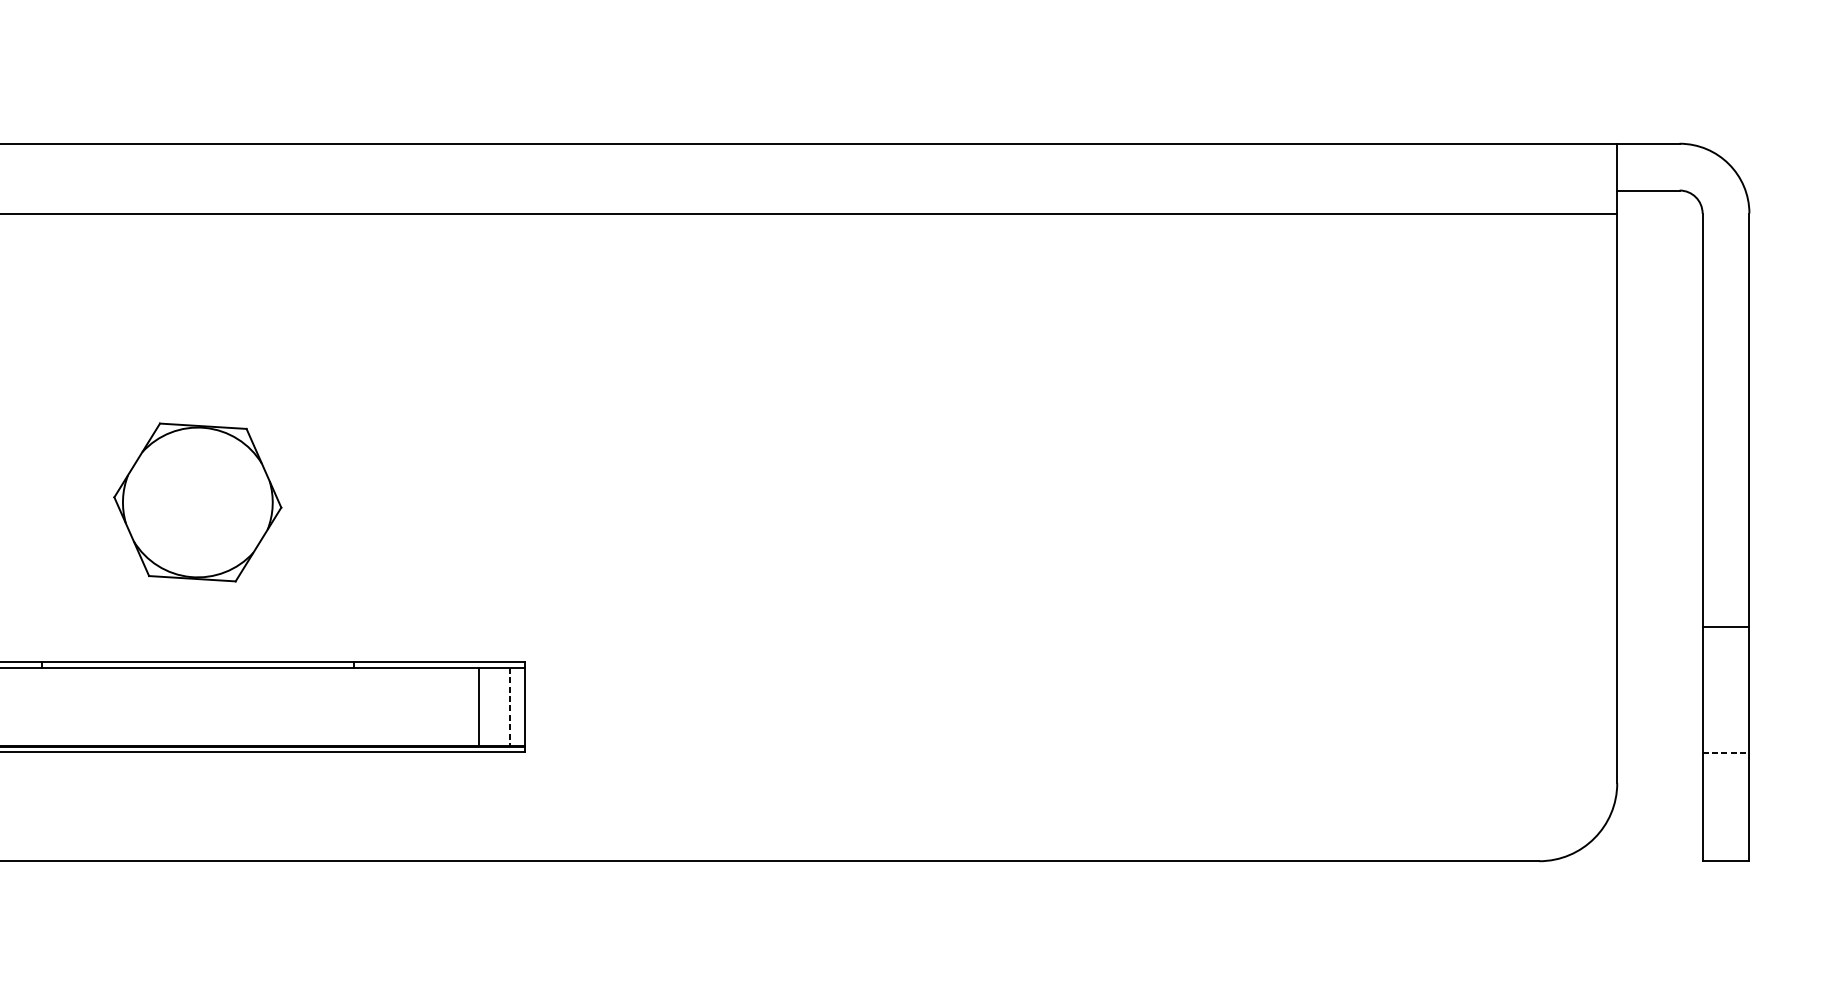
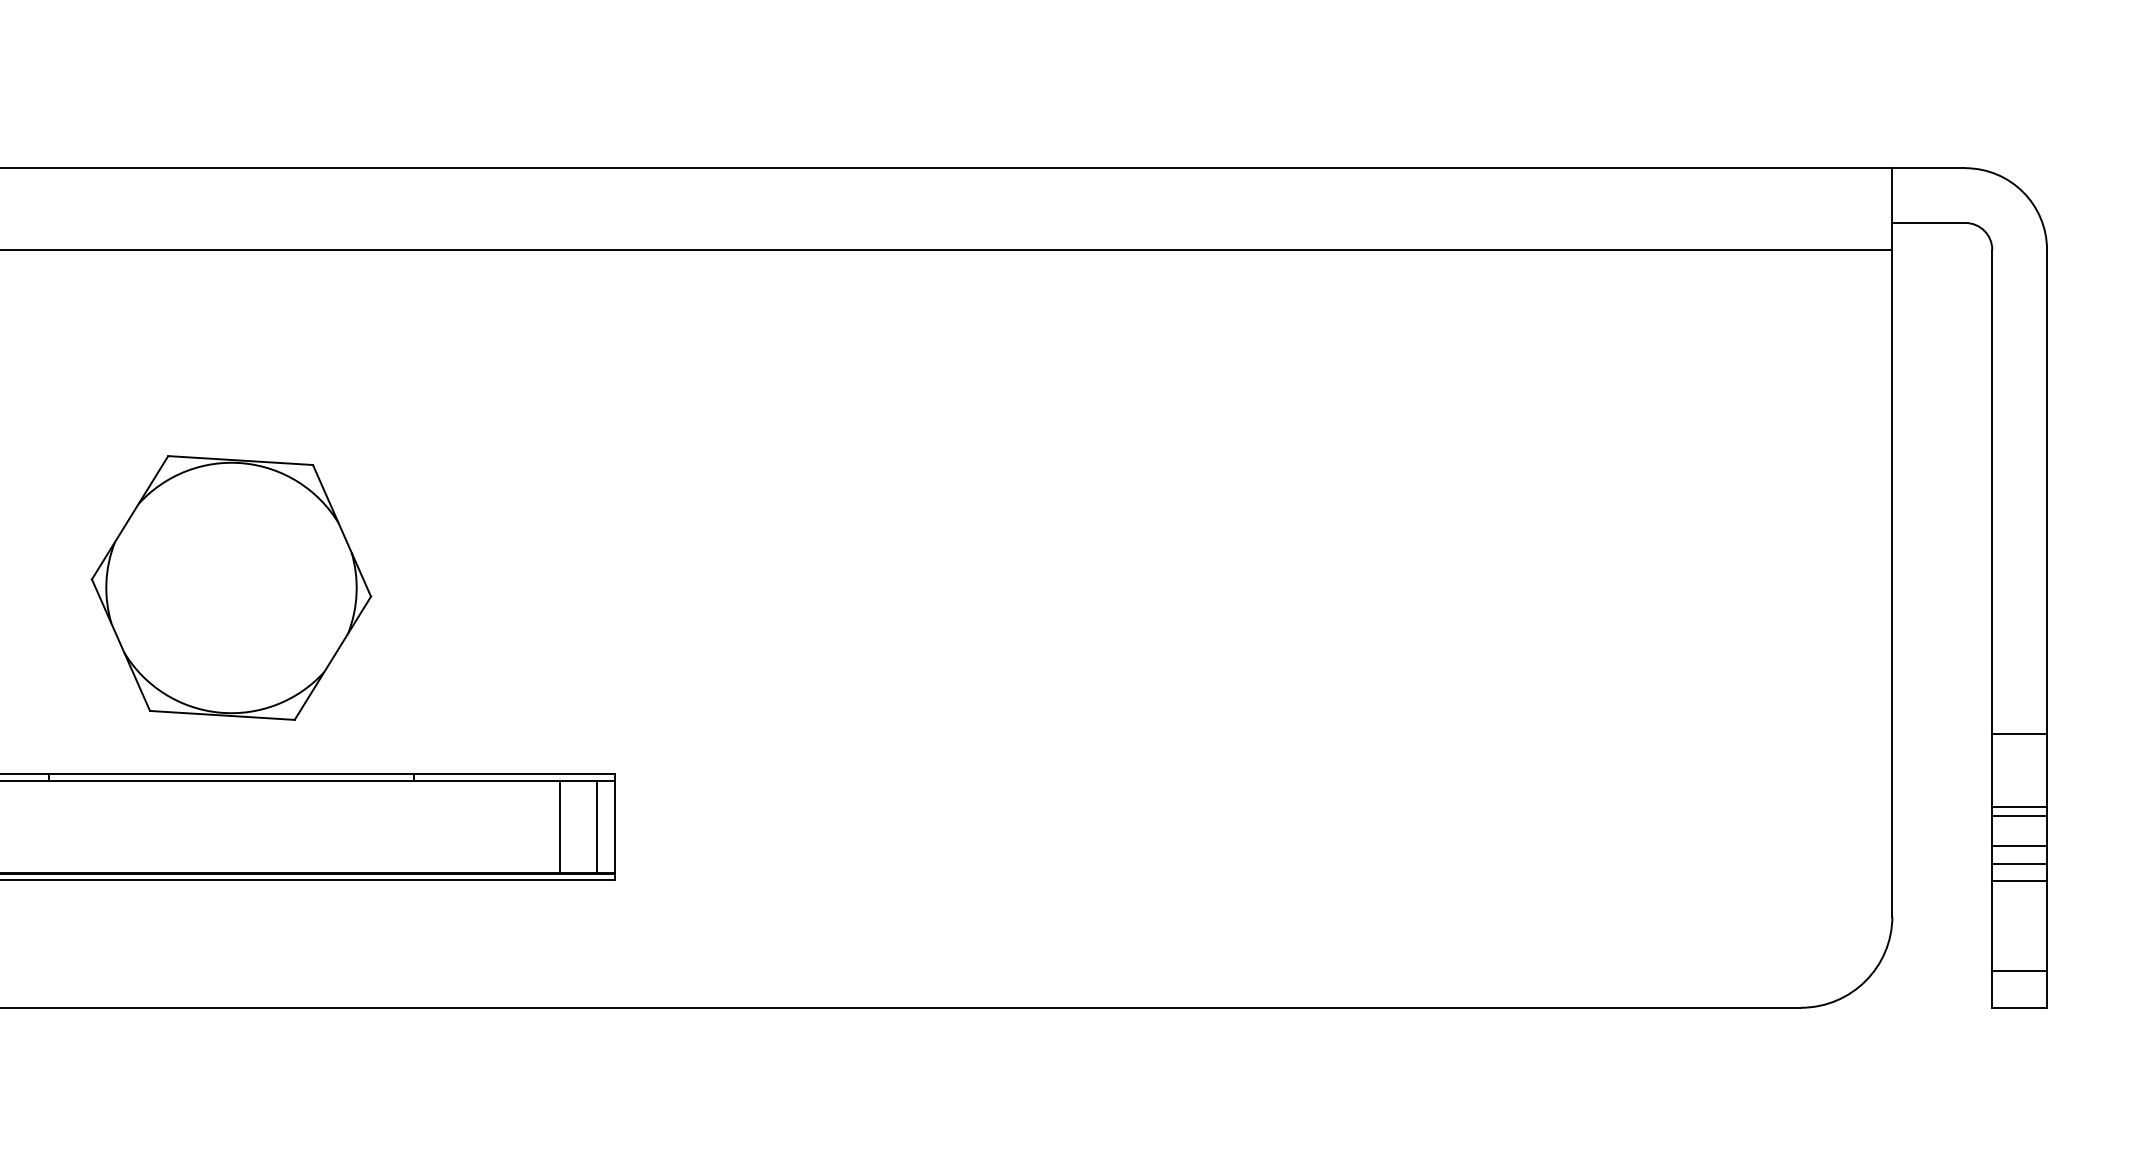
part: (197, 502) -> (231, 587), size x1.43
line: (1725, 690) -> (2019, 807), added
line: (1725, 697) -> (2019, 816), added
line: (509, 707) -> (596, 827), dashed -> solid
line: (1725, 723) -> (2019, 846), added
line: (1725, 738) -> (2019, 864), added
line: (1726, 753) -> (2020, 881), dashed -> solid
line: (1725, 830) -> (2019, 971), added

